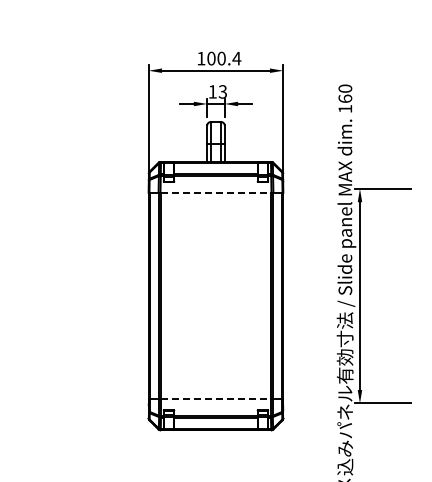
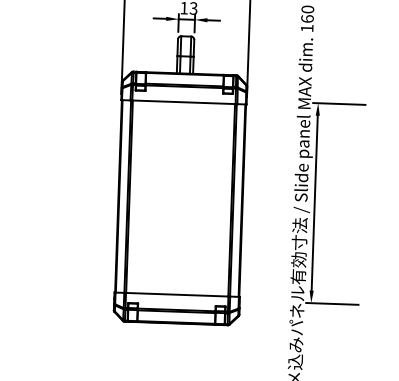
line: (215, 192) -> (183, 101), dashed -> solid
line: (215, 399) -> (176, 294), dashed -> solid

